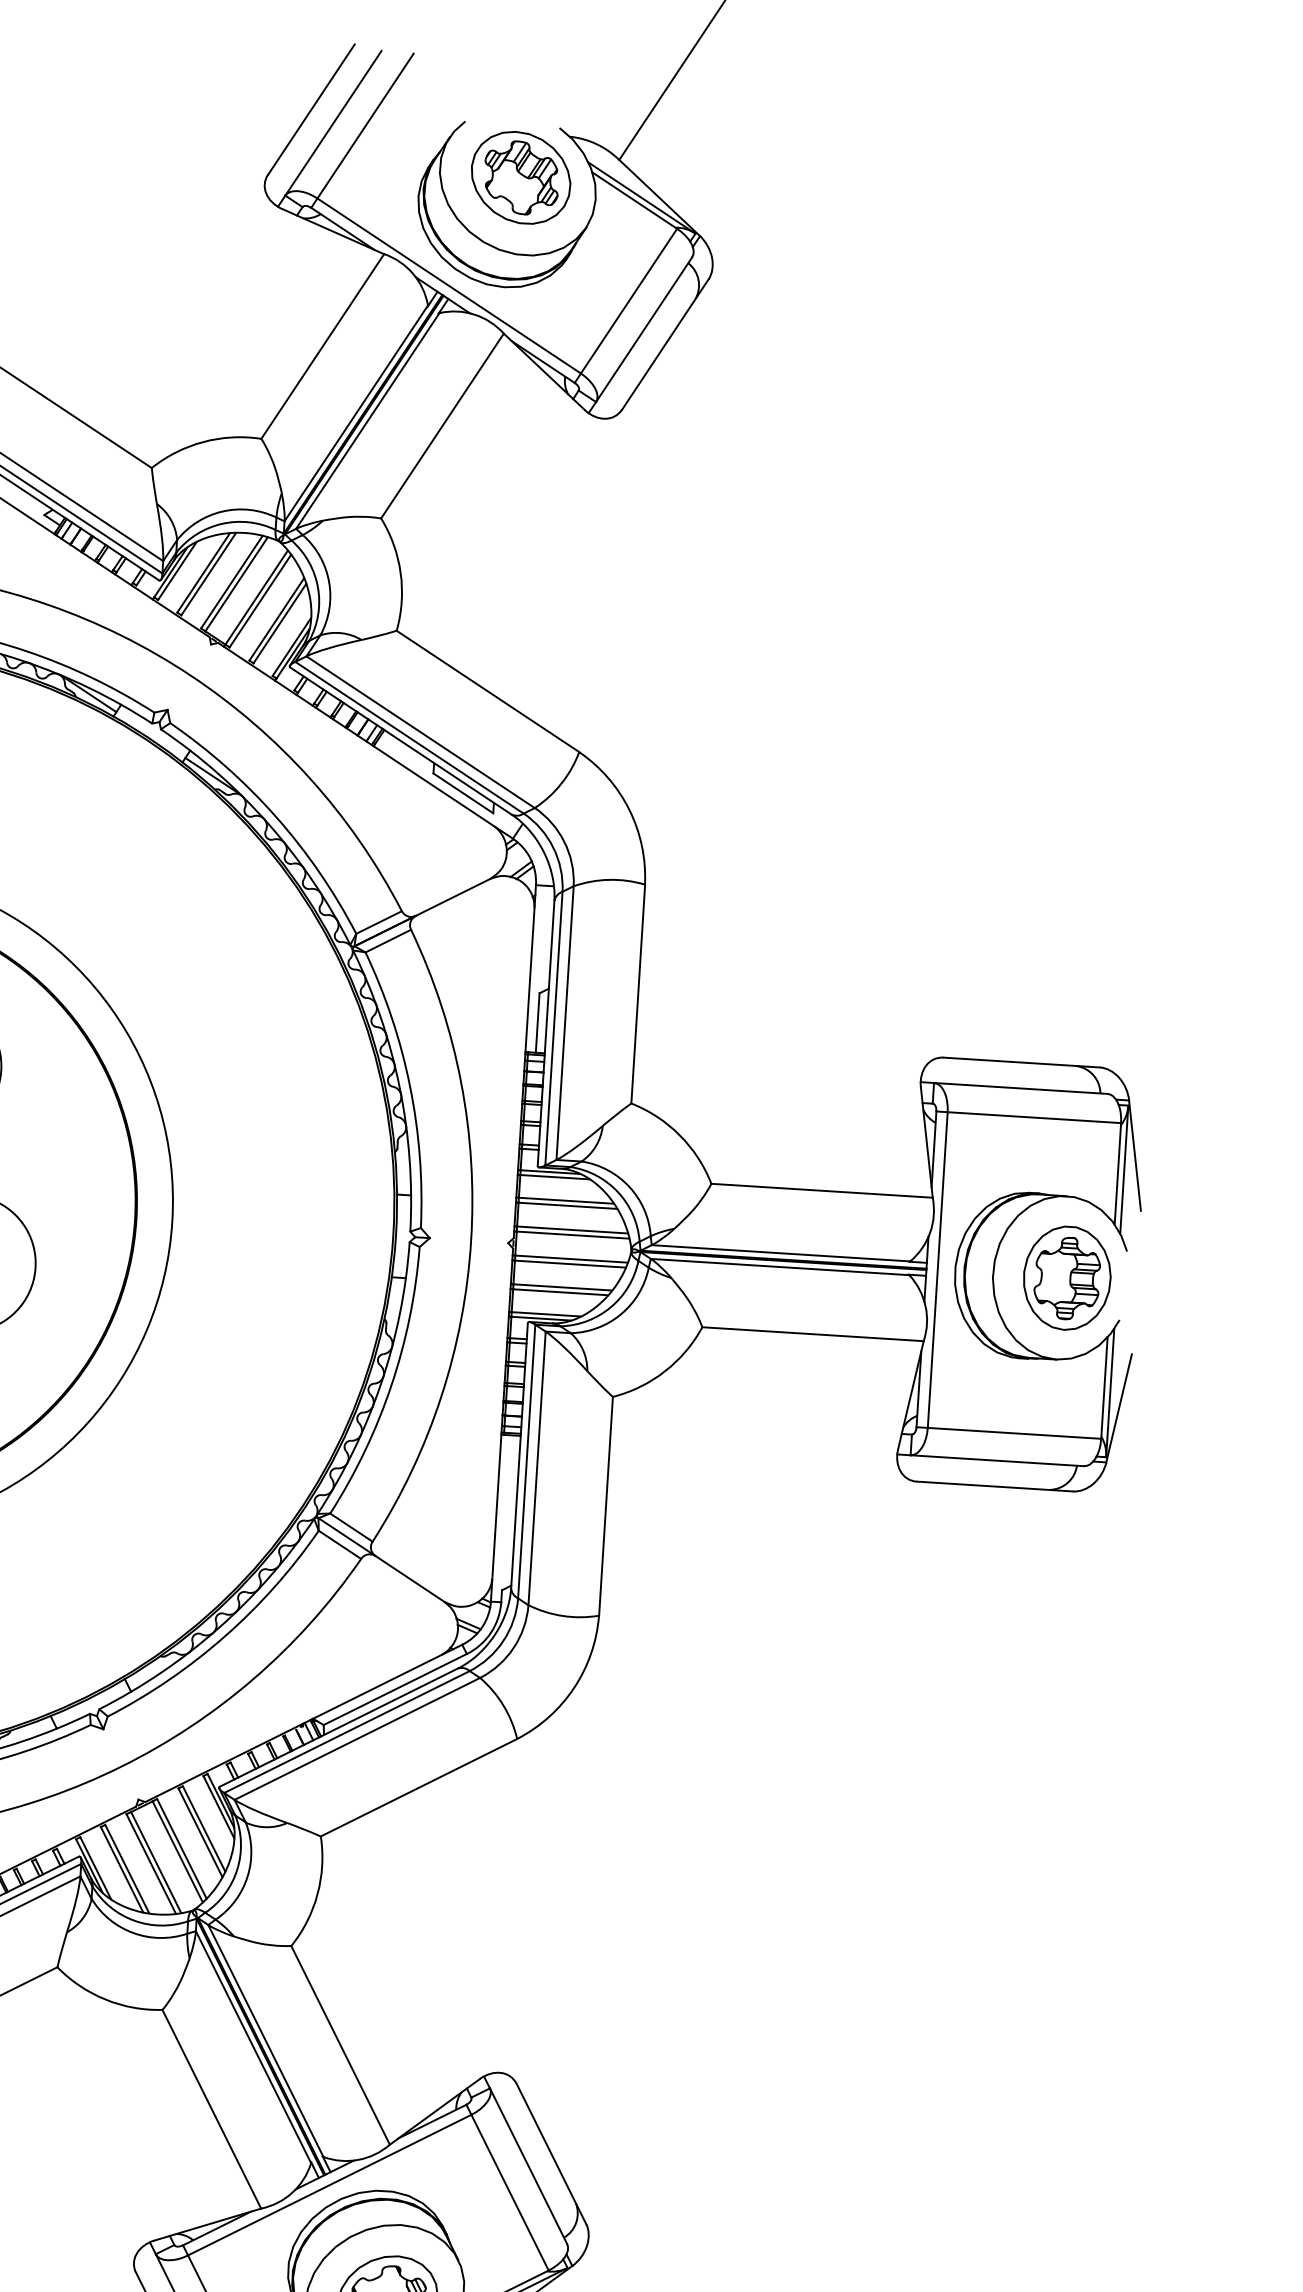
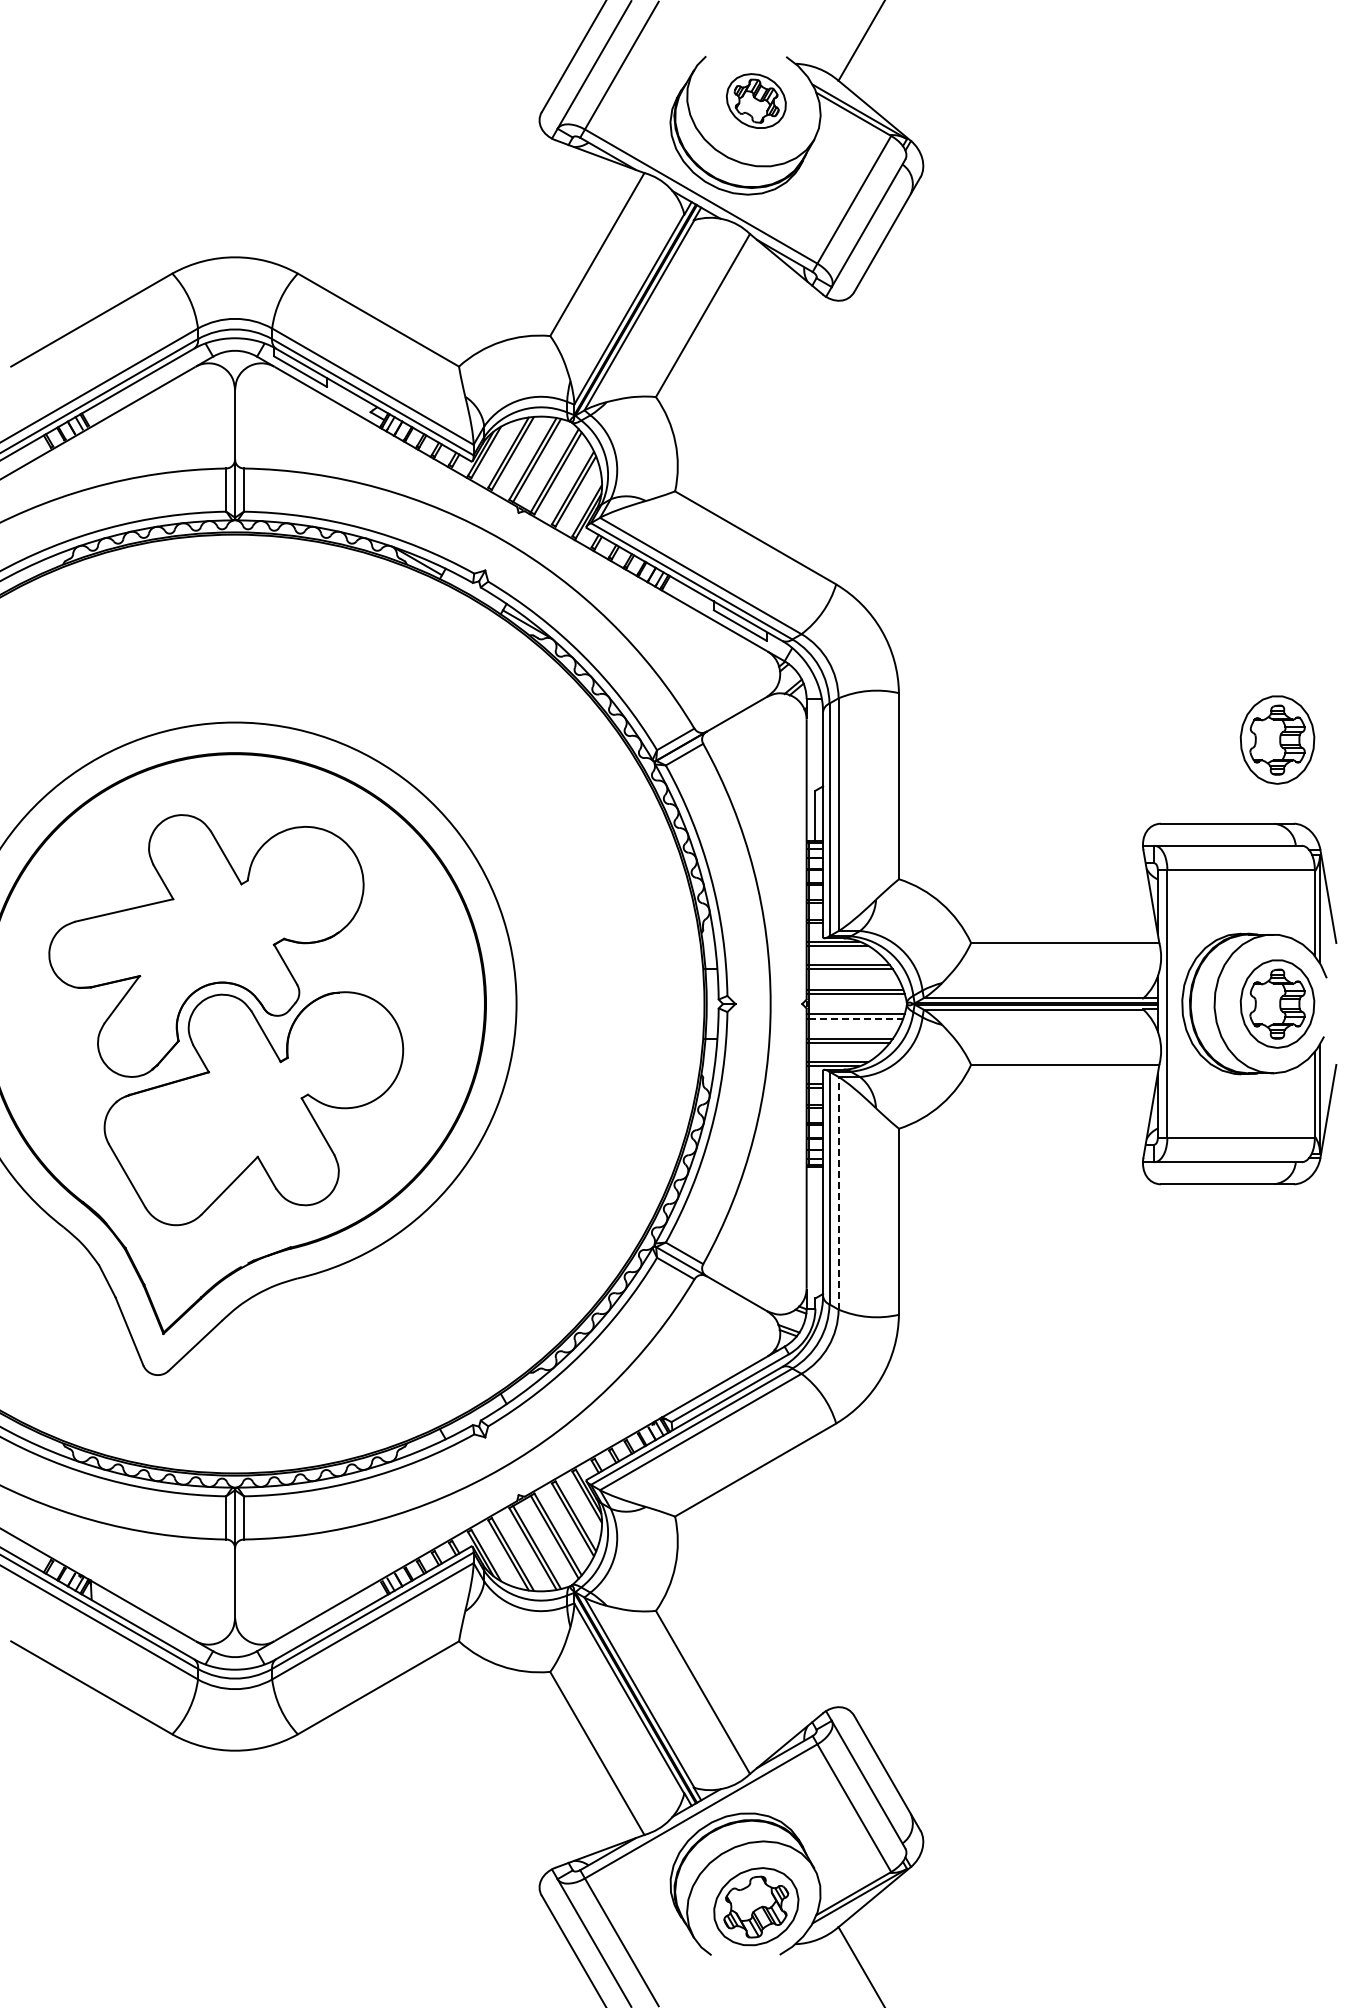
part: (521, 177) -> (756, 100), size x0.7
part: (1086, 967) -> (1277, 739), added
line: (571, 1264) -> (856, 1018), solid -> dashed
line: (536, 1467) -> (838, 1192), solid -> dashed

